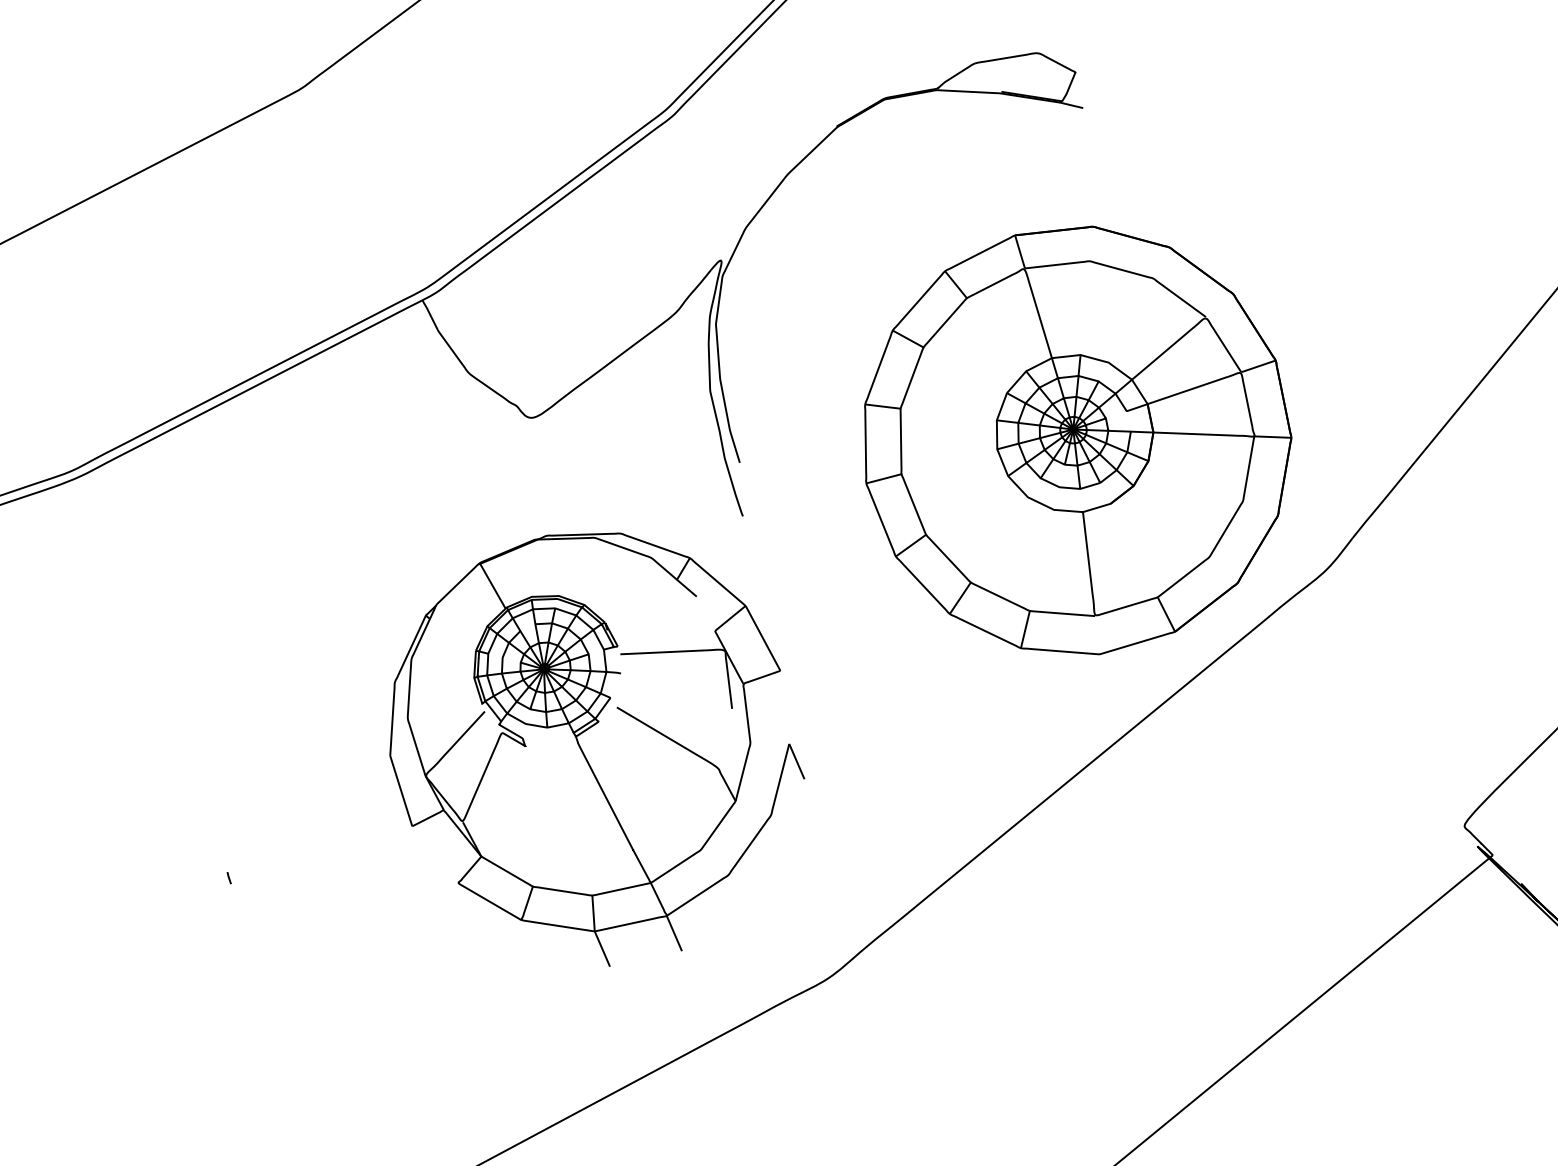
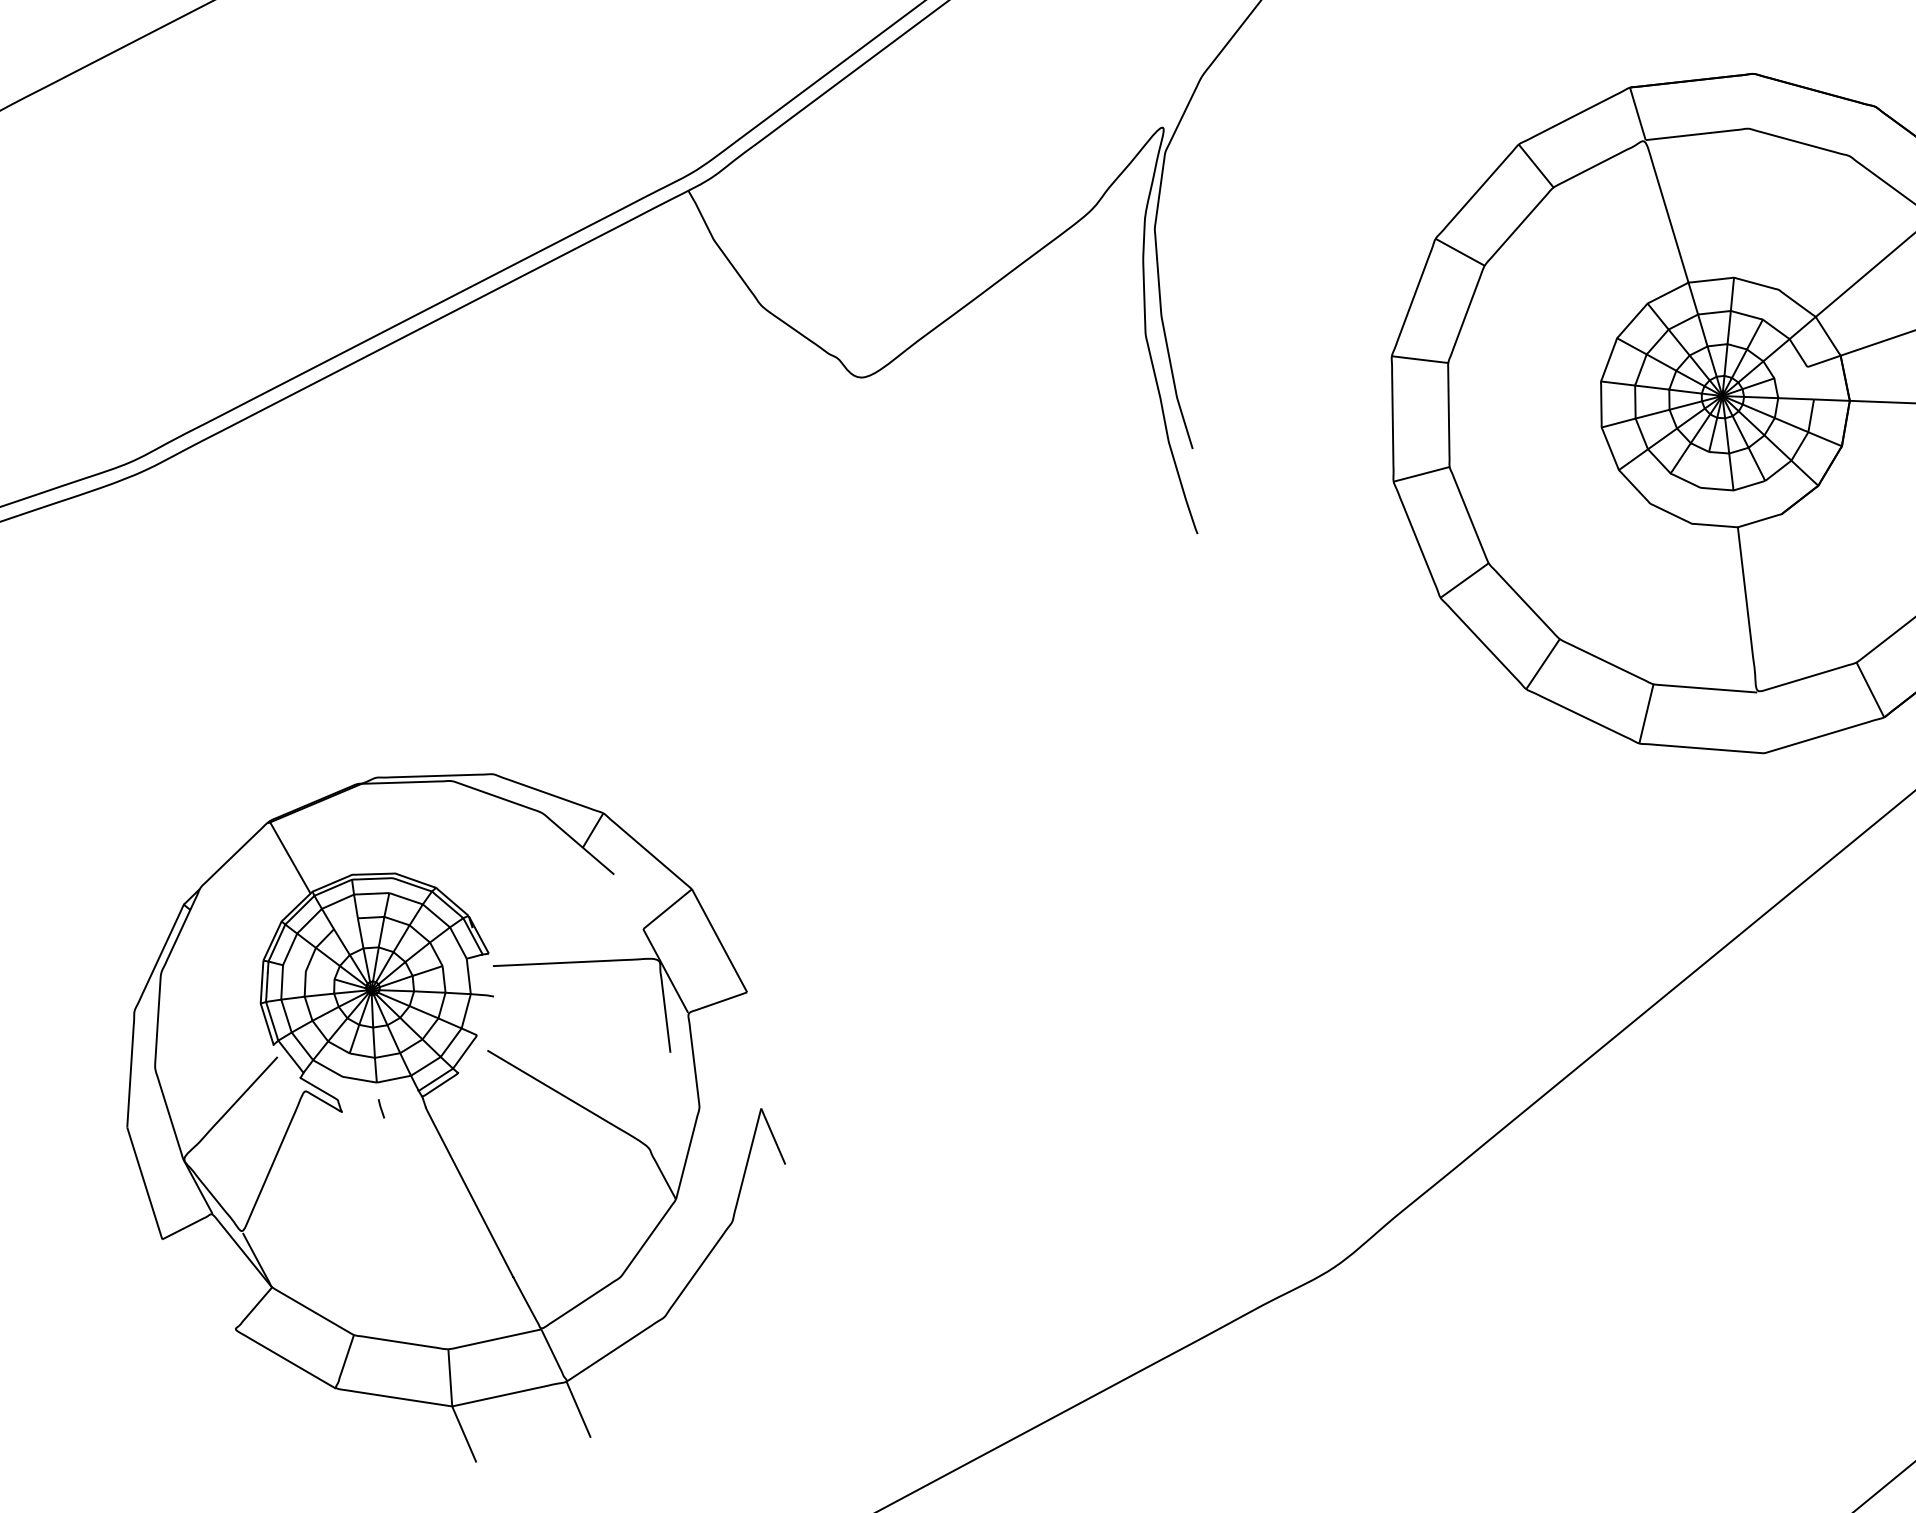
part: (597, 749) -> (456, 1117), moved

